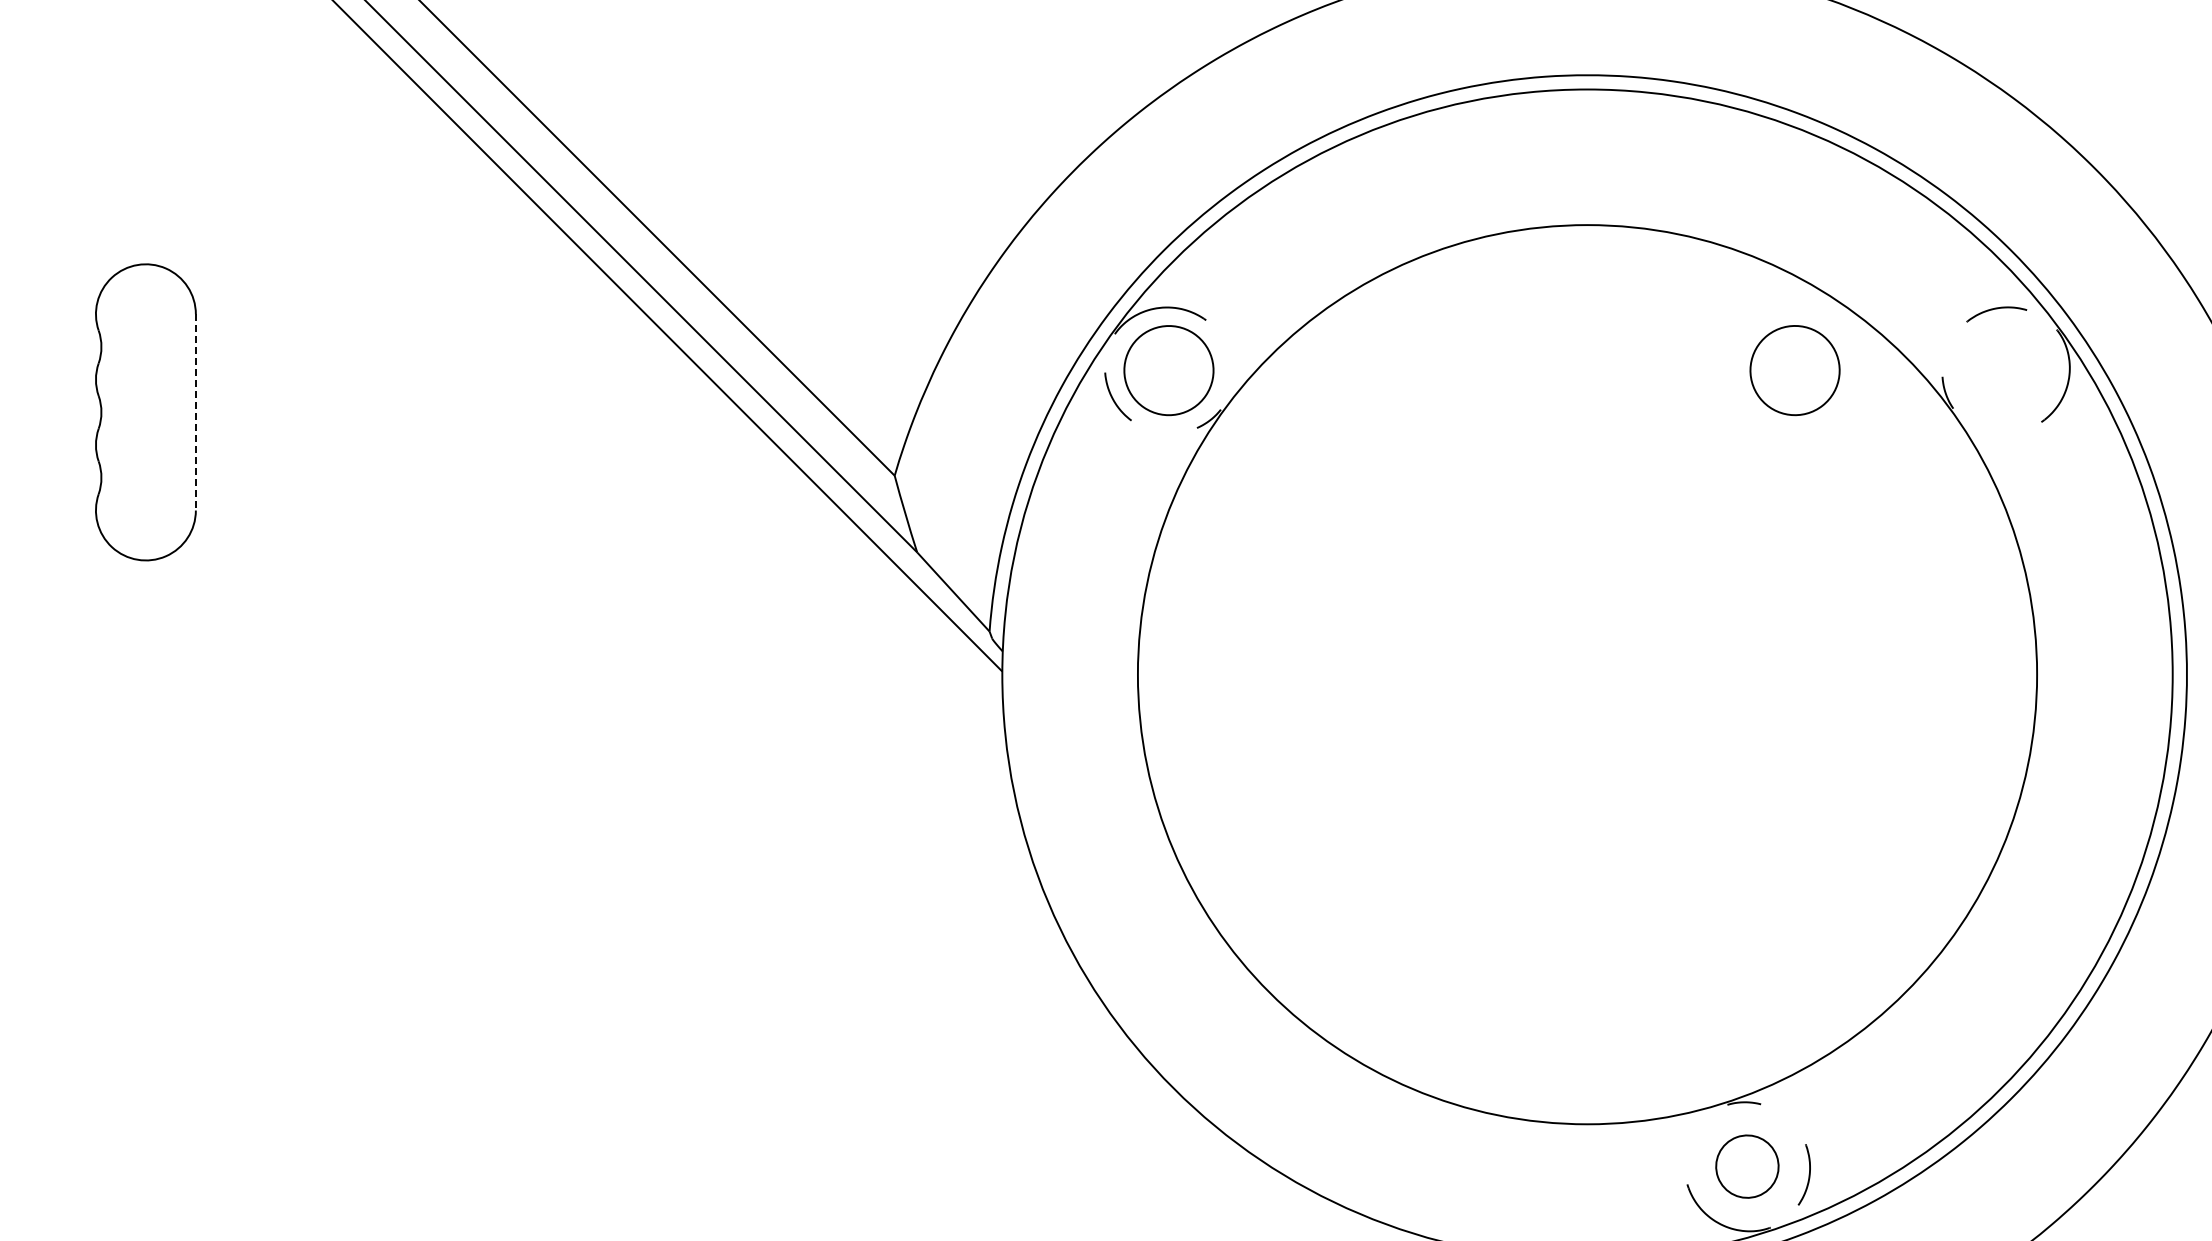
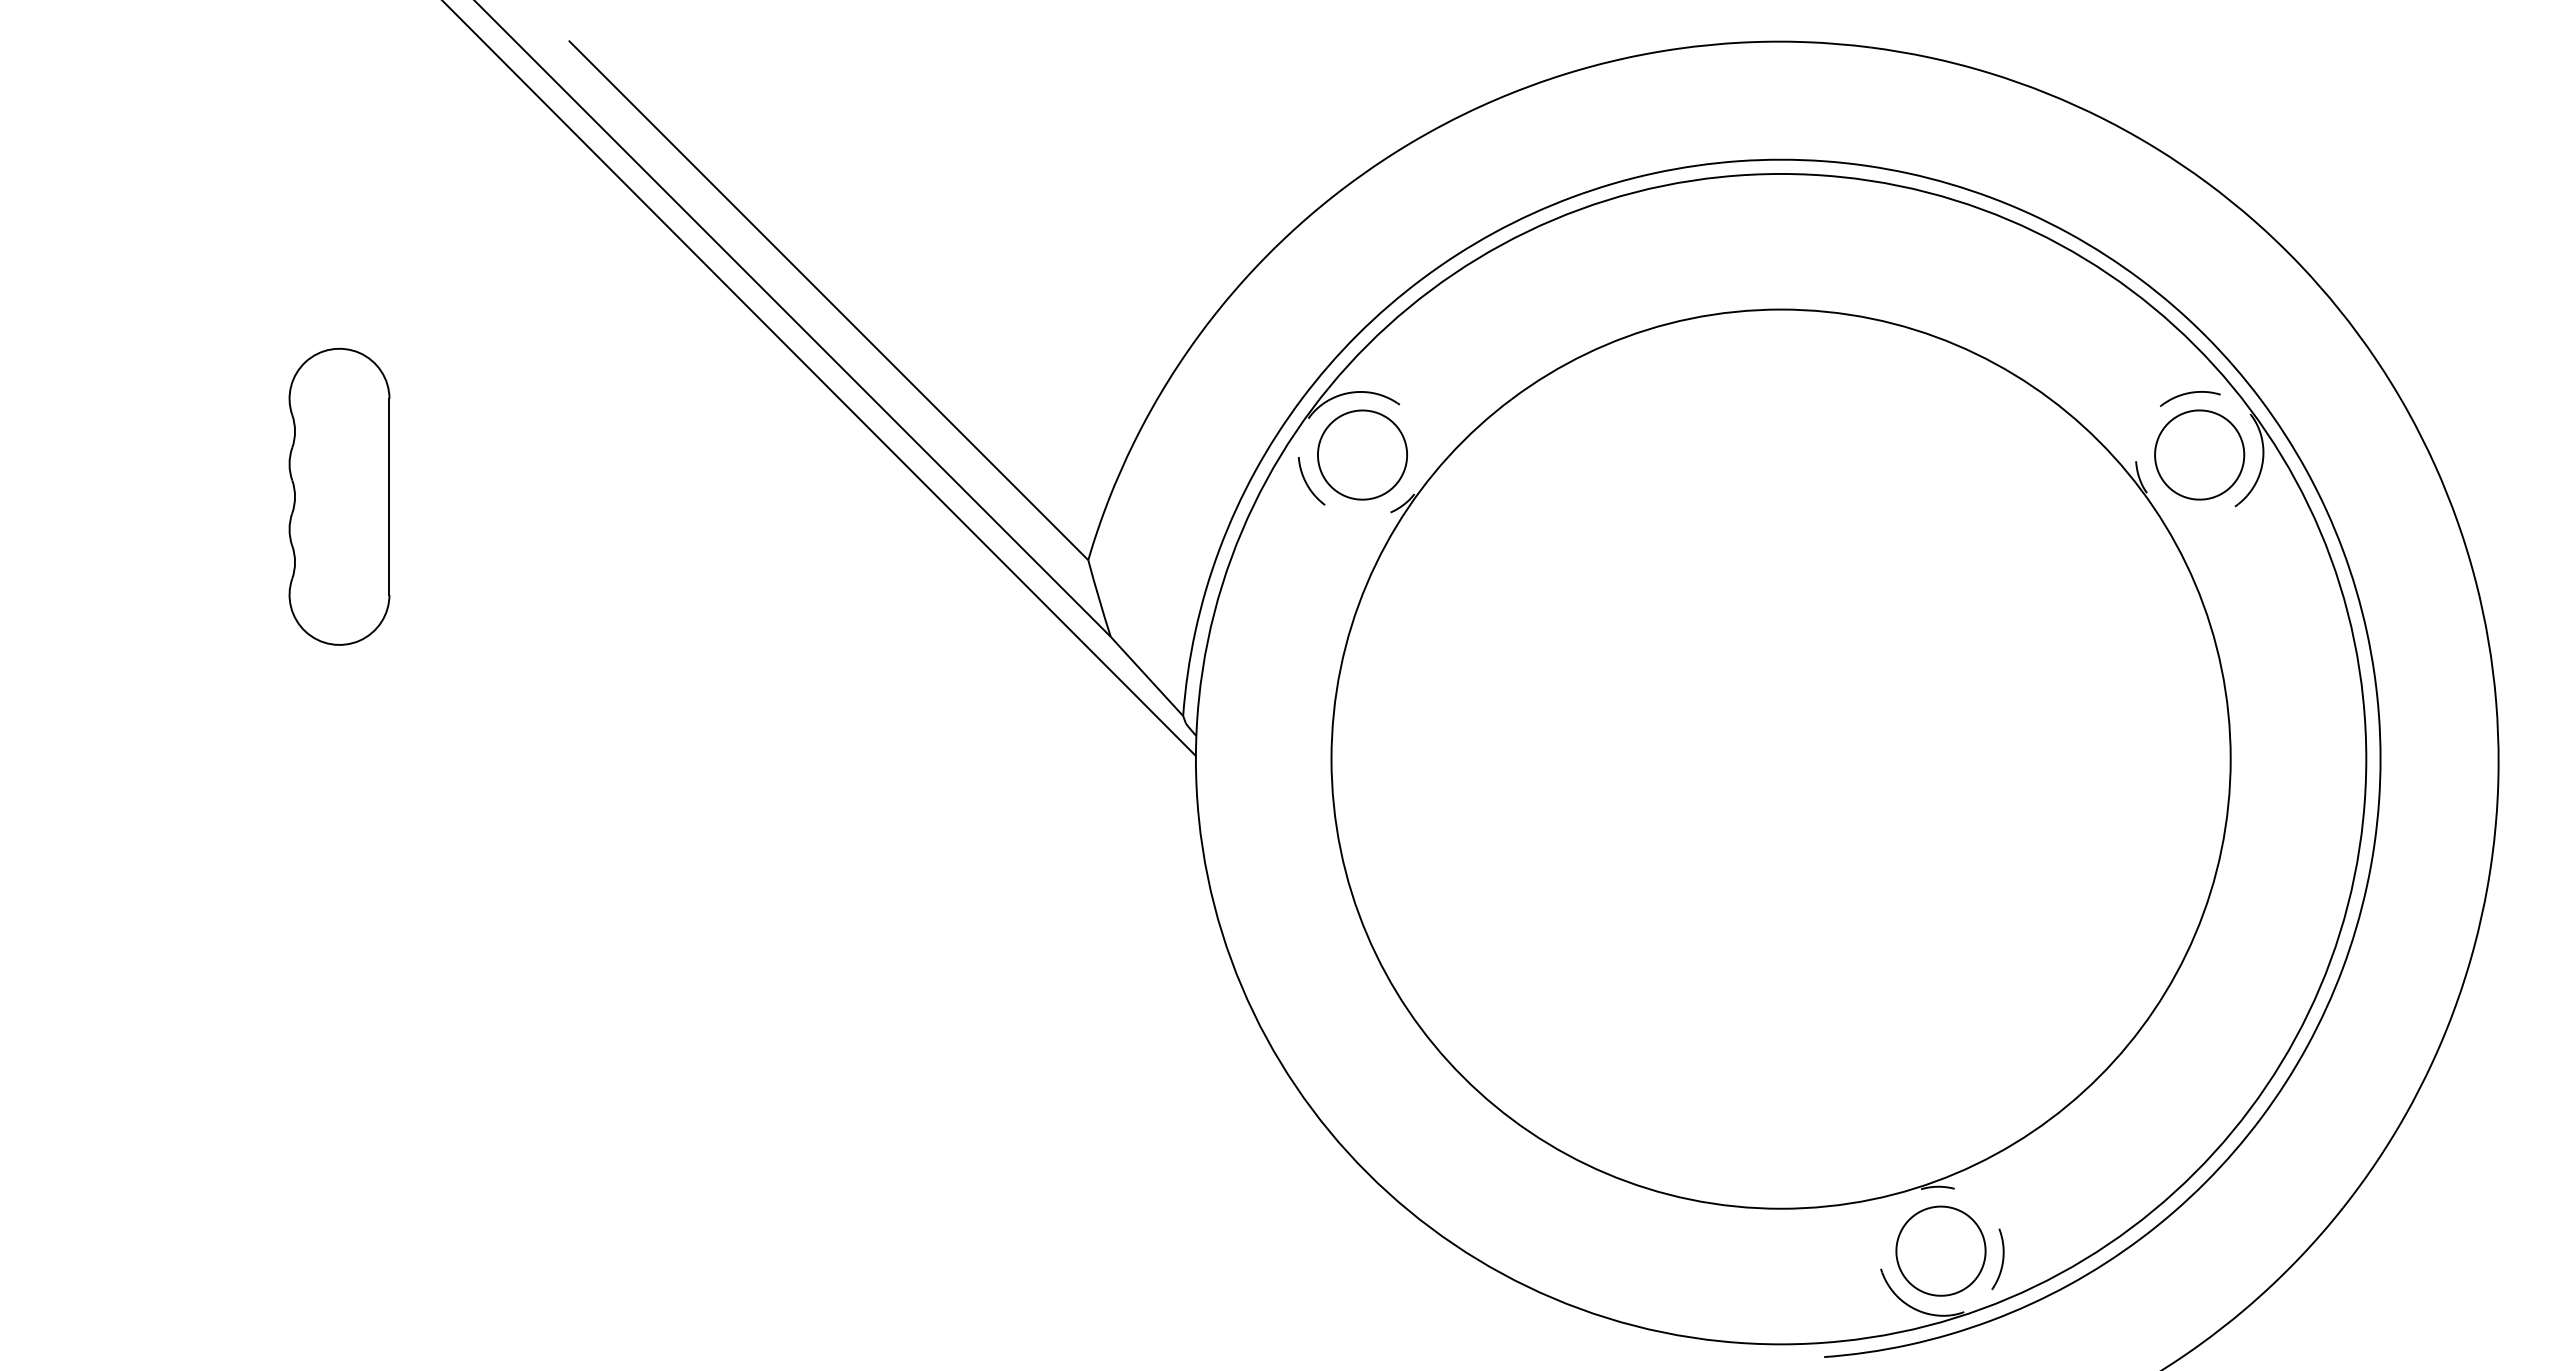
part: (1794, 370) -> (2199, 454), moved
line: (195, 413) -> (389, 497), dashed -> solid
part: (1746, 1166) -> (1940, 1250), size x1.43

